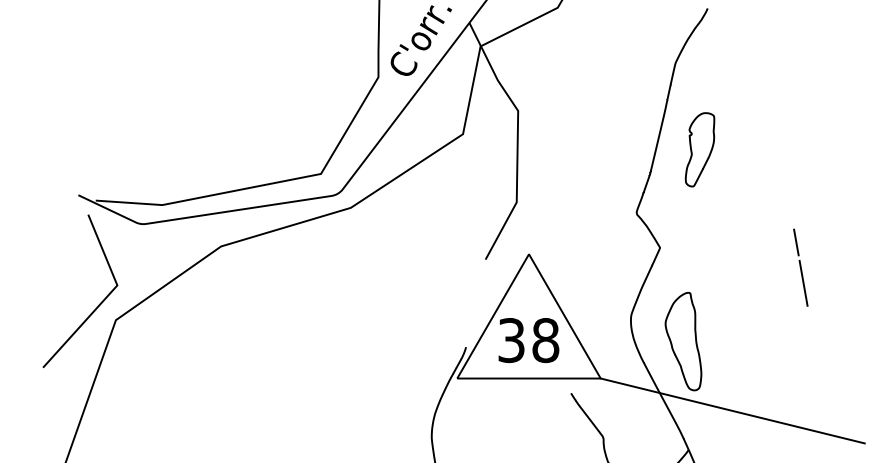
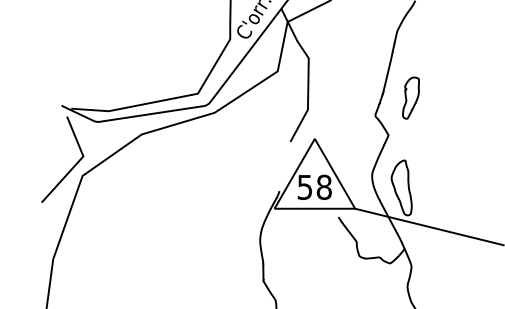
part: (699, 148) -> (410, 97), moved
line: (800, 267) -> (467, 146), removed
text: (512, 338) -> (305, 186), 38 -> 58

